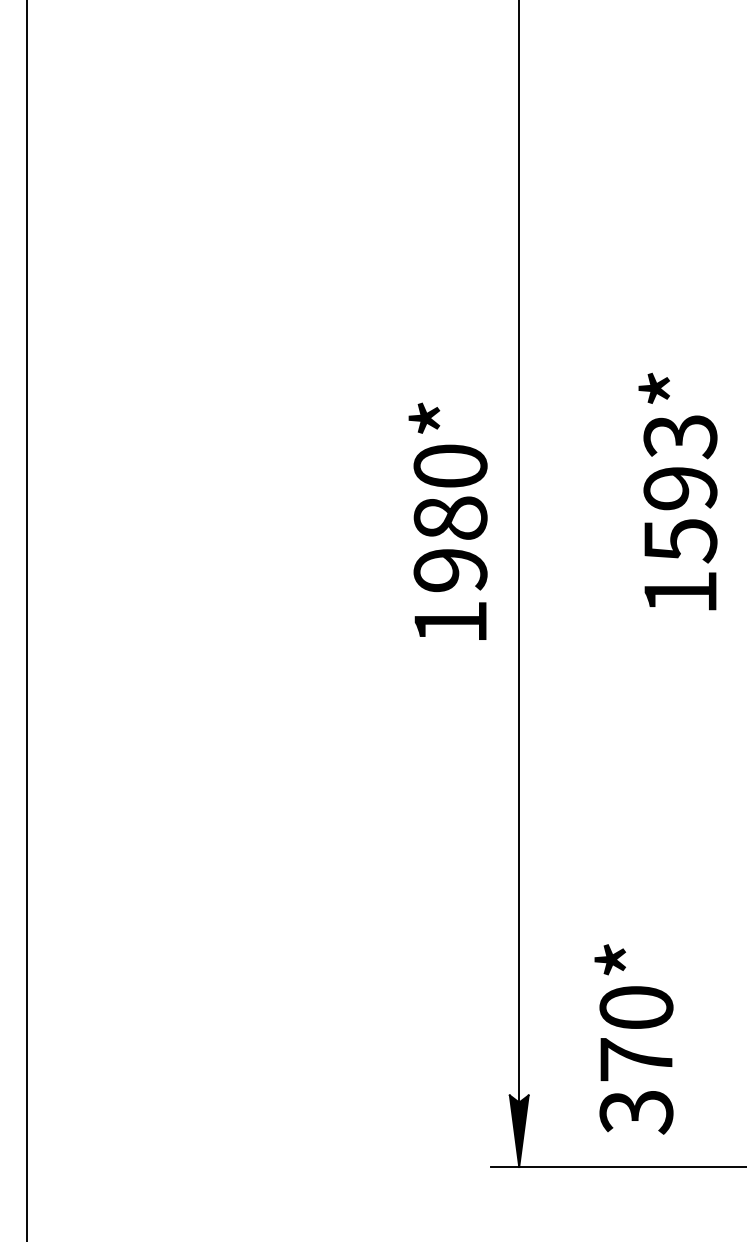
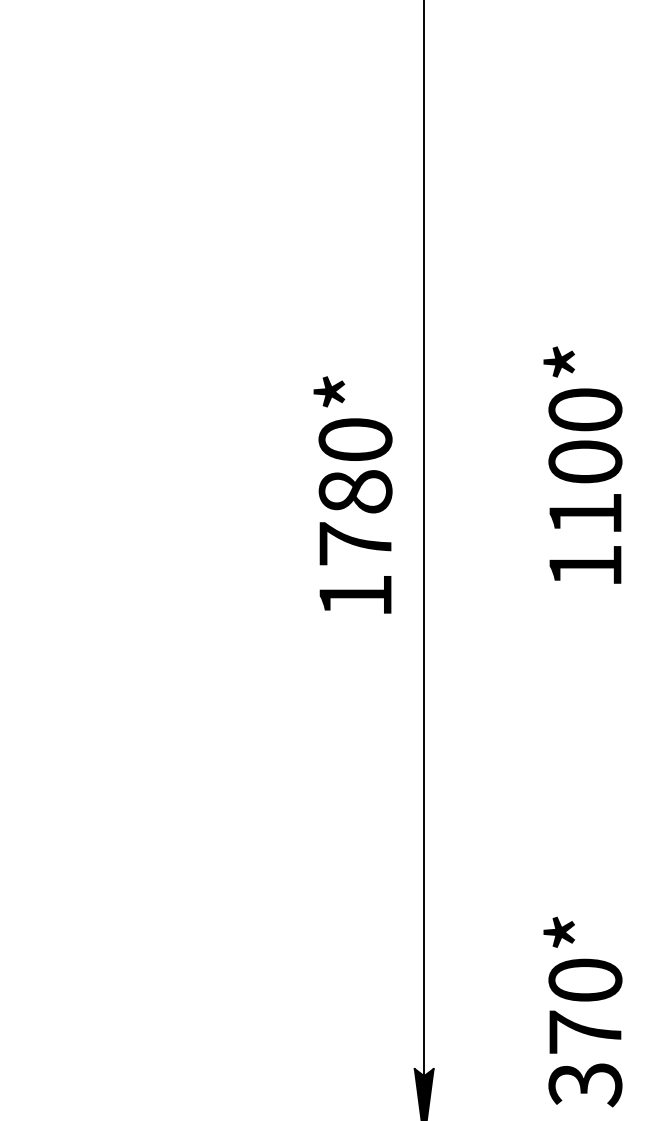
text: (680, 488) -> (585, 462), 1593* -> 1100*
text: (450, 570) -> (355, 544), 1980* -> 1780*
text: (633, 1039) -> (582, 1012), moved

